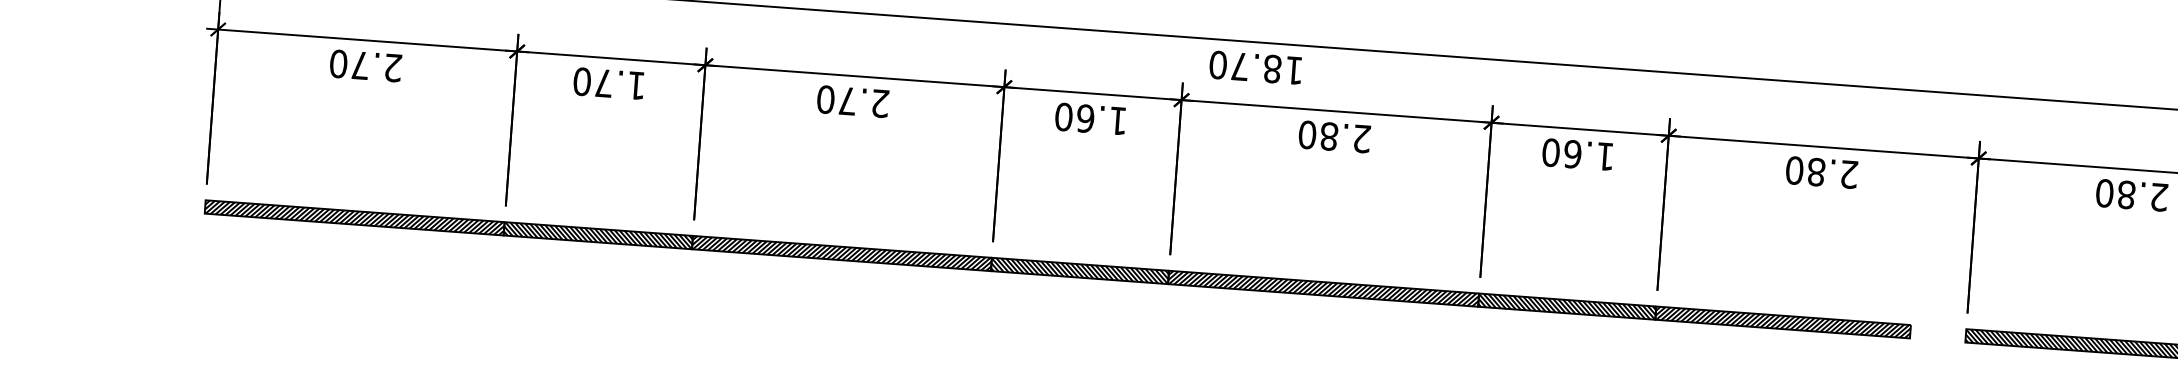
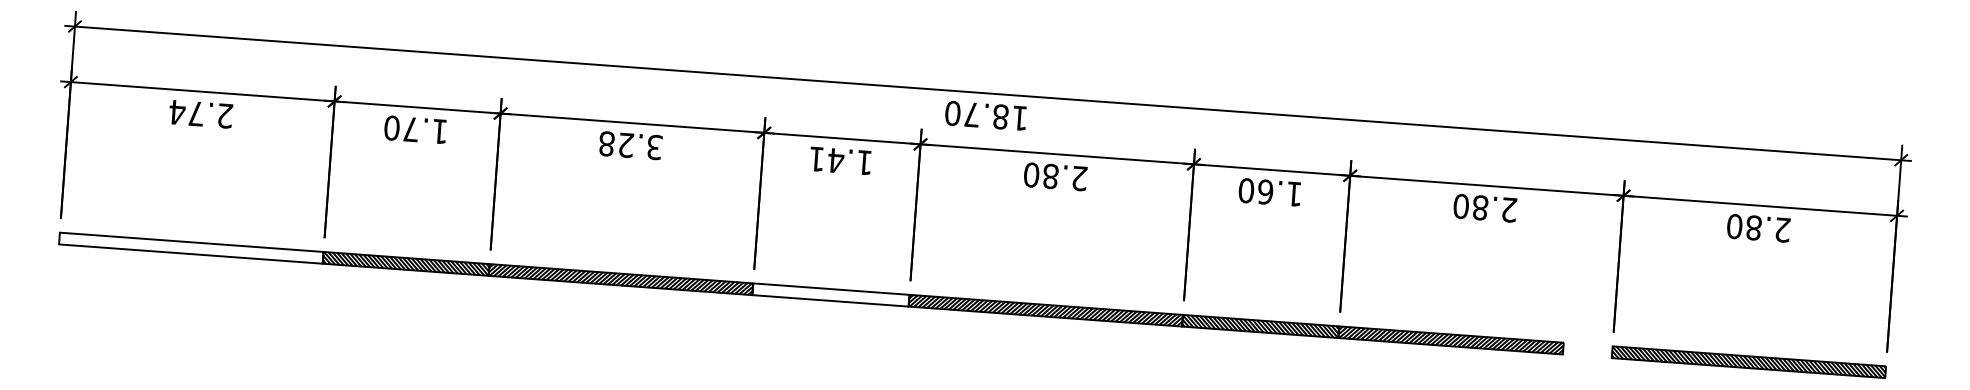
text: (339, 64) -> (177, 112), 2.70 -> 2.74
text: (852, 101) -> (630, 145), 2.70 -> 3.28
text: (1074, 117) -> (826, 159), 1.60 -> 1.41
hatch: (354, 217) -> (191, 247), removed
hatch: (1079, 270) -> (830, 294), removed

